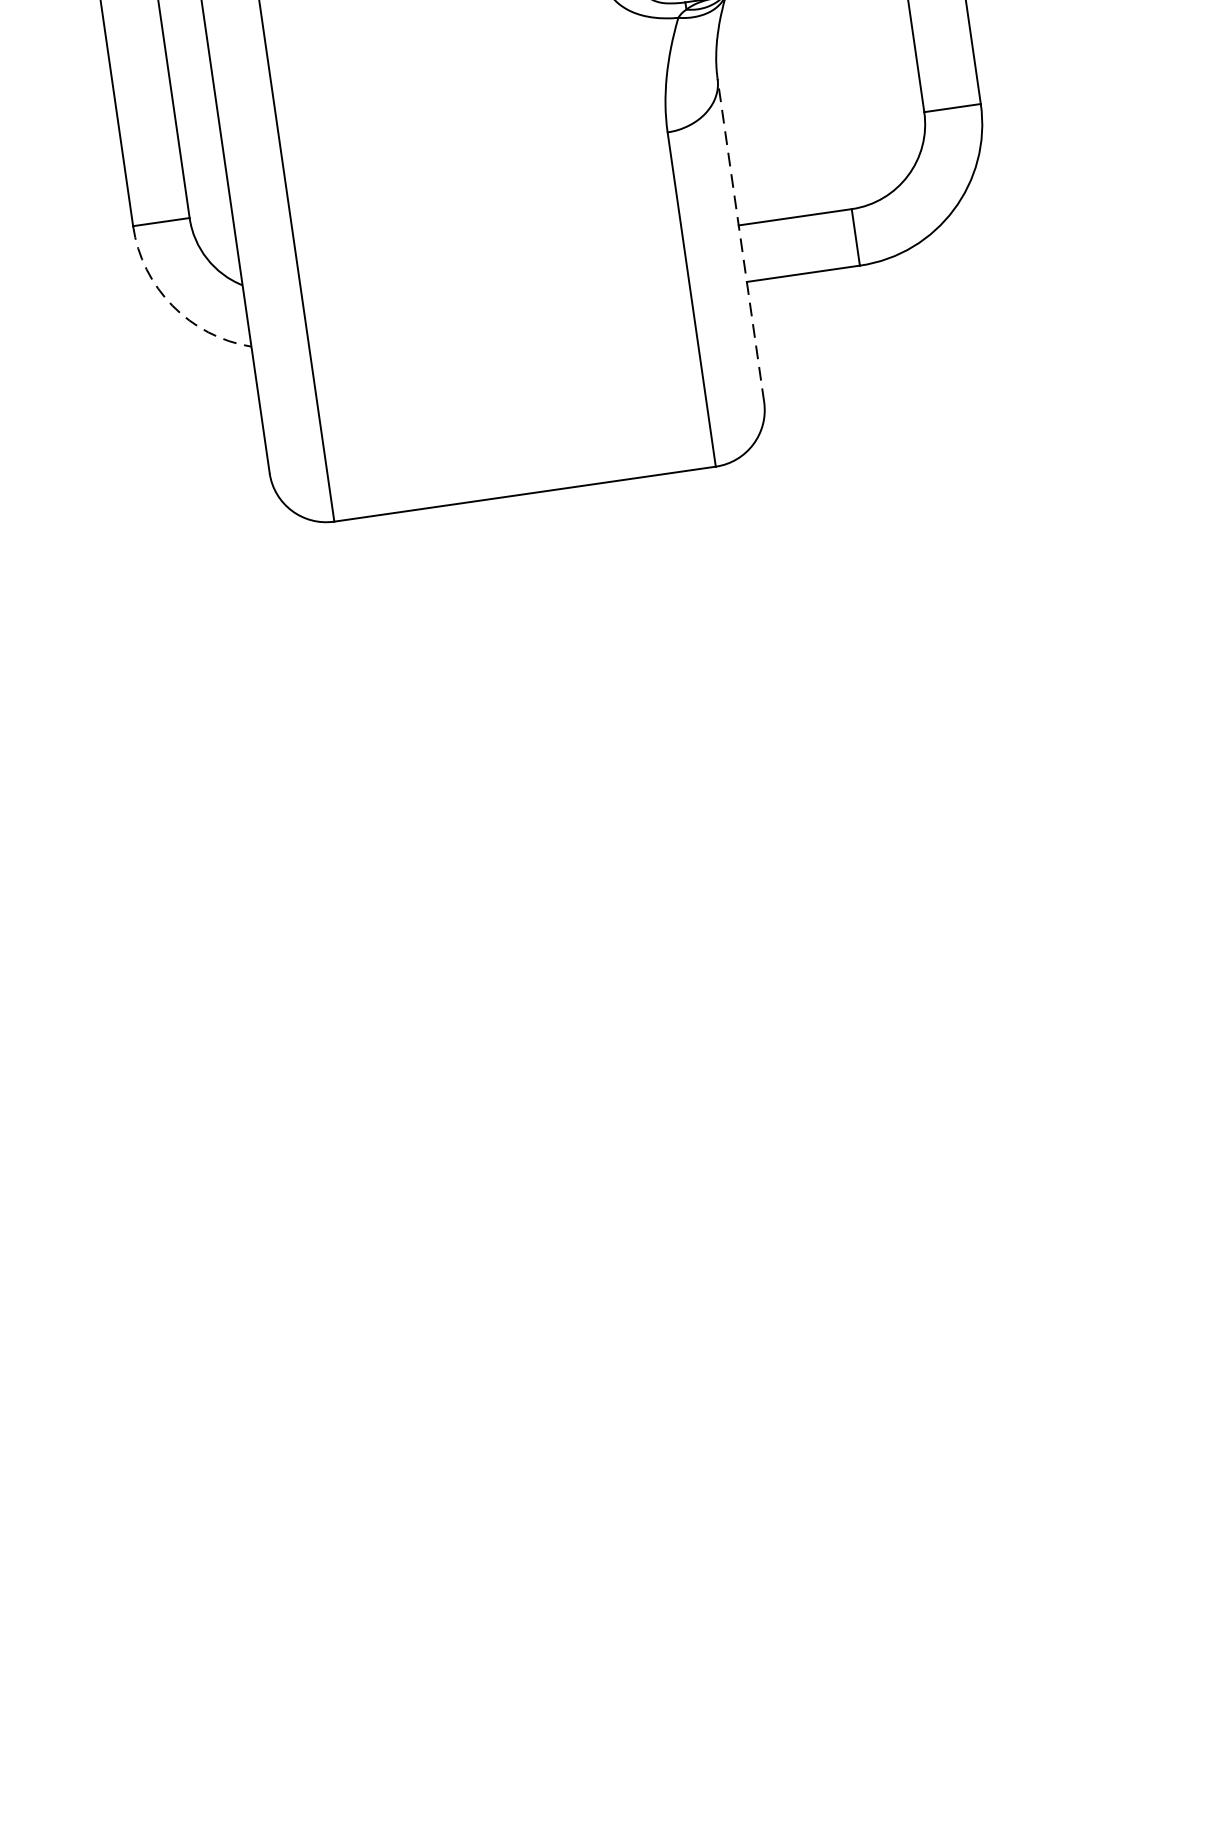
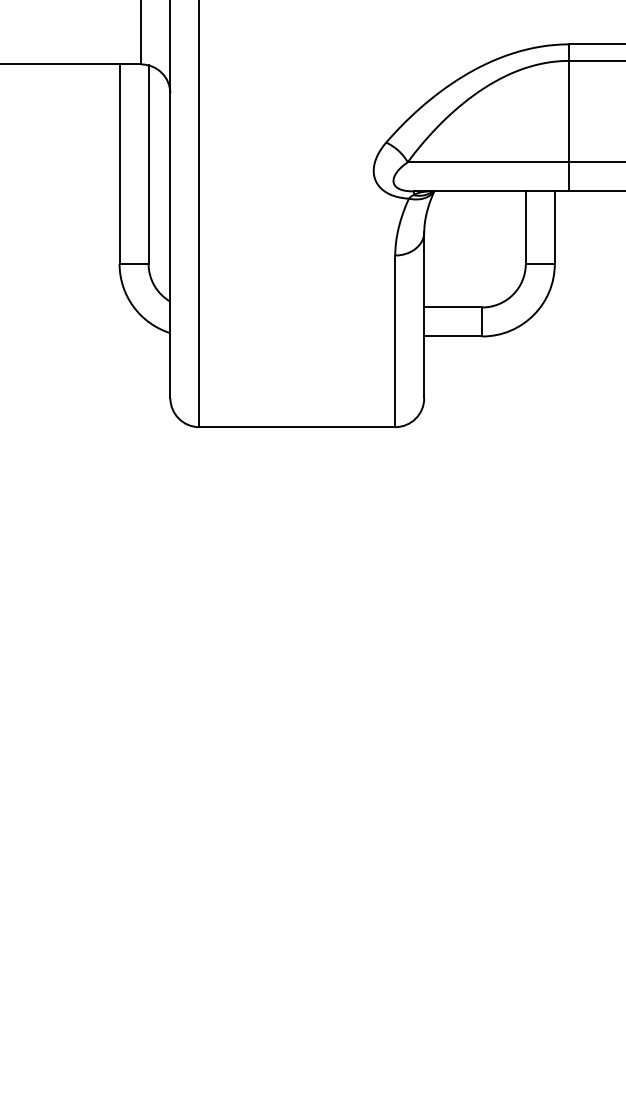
line: (741, 239) -> (424, 314), dashed -> solid
arc: (172, 305) -> (133, 306), dashed -> solid

